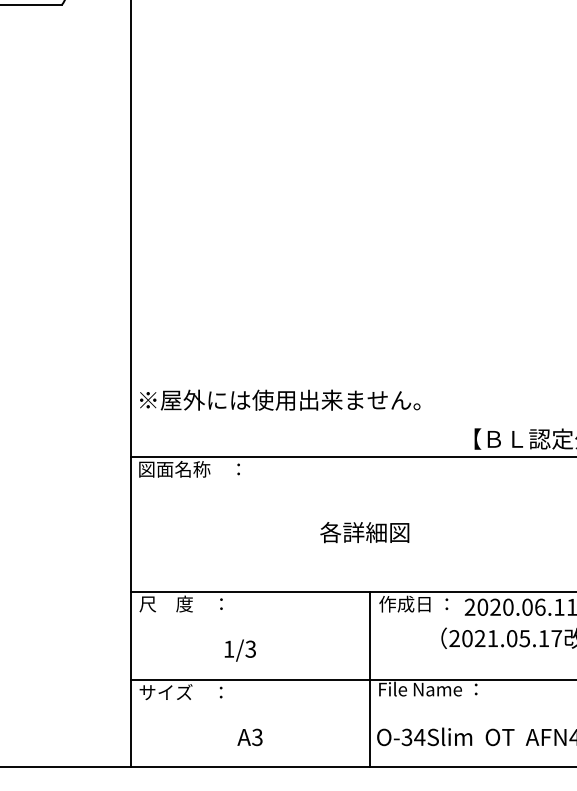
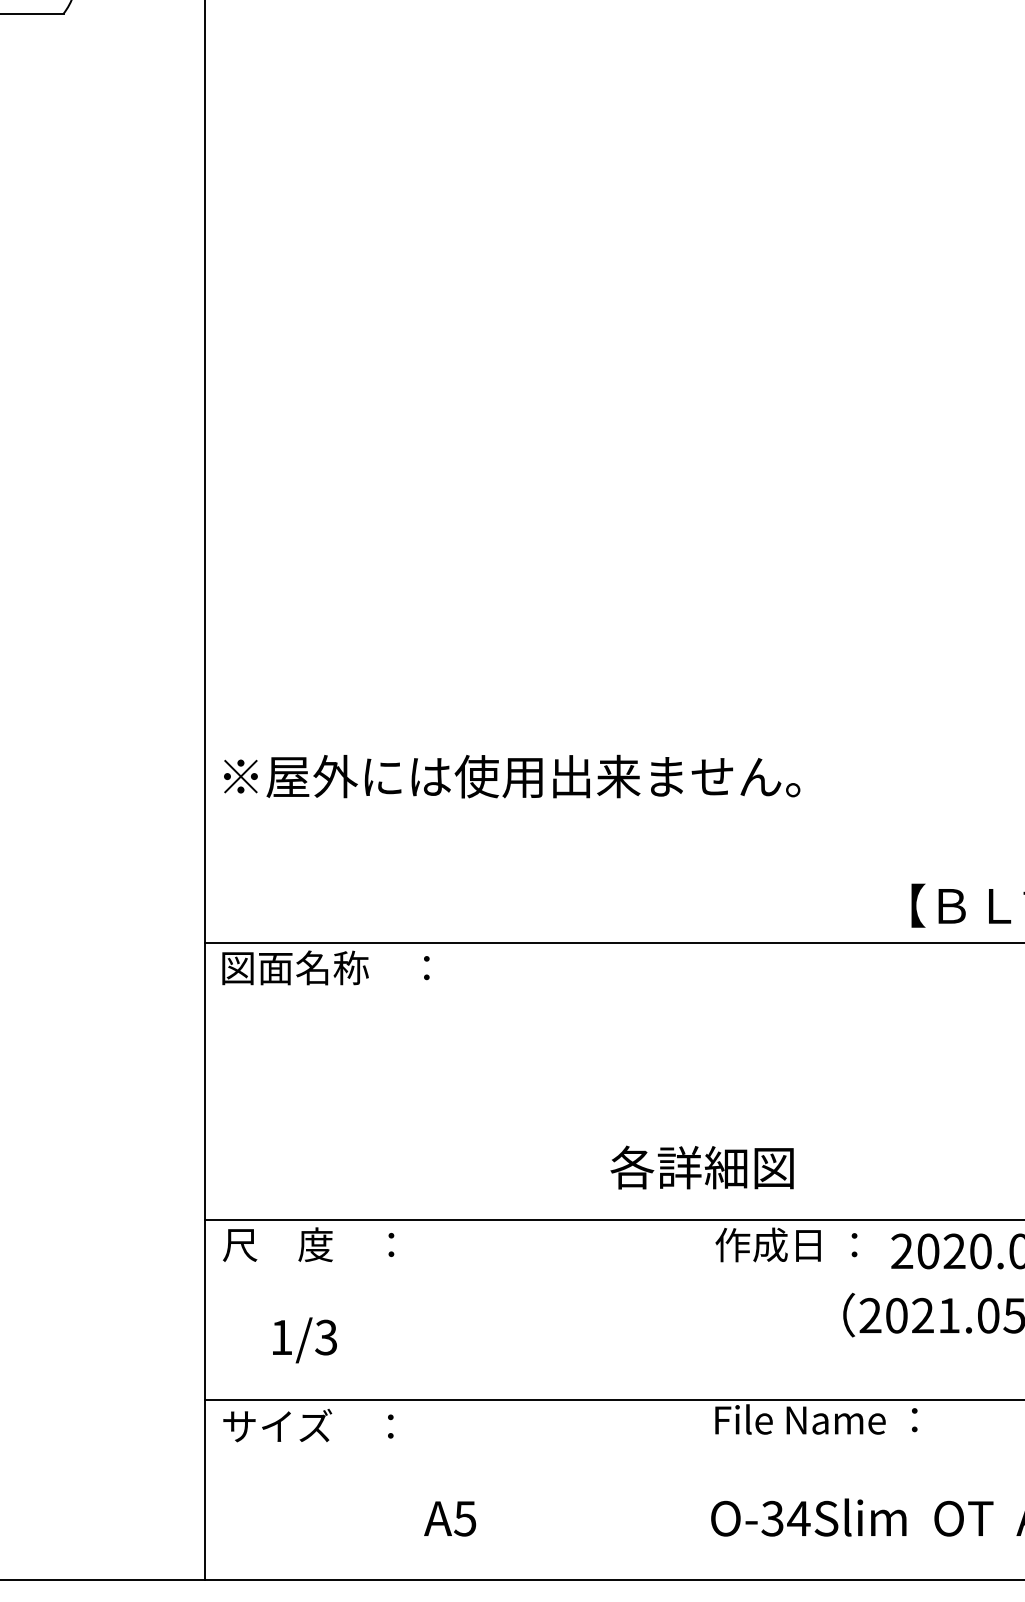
text: (280, 399) -> (512, 775), moved
text: (364, 532) -> (701, 1167), moved
text: (239, 650) -> (303, 1340), moved
line: (370, 679) -> (697, 1399), removed
text: (257, 736) -> (465, 1516), A3 -> A5

